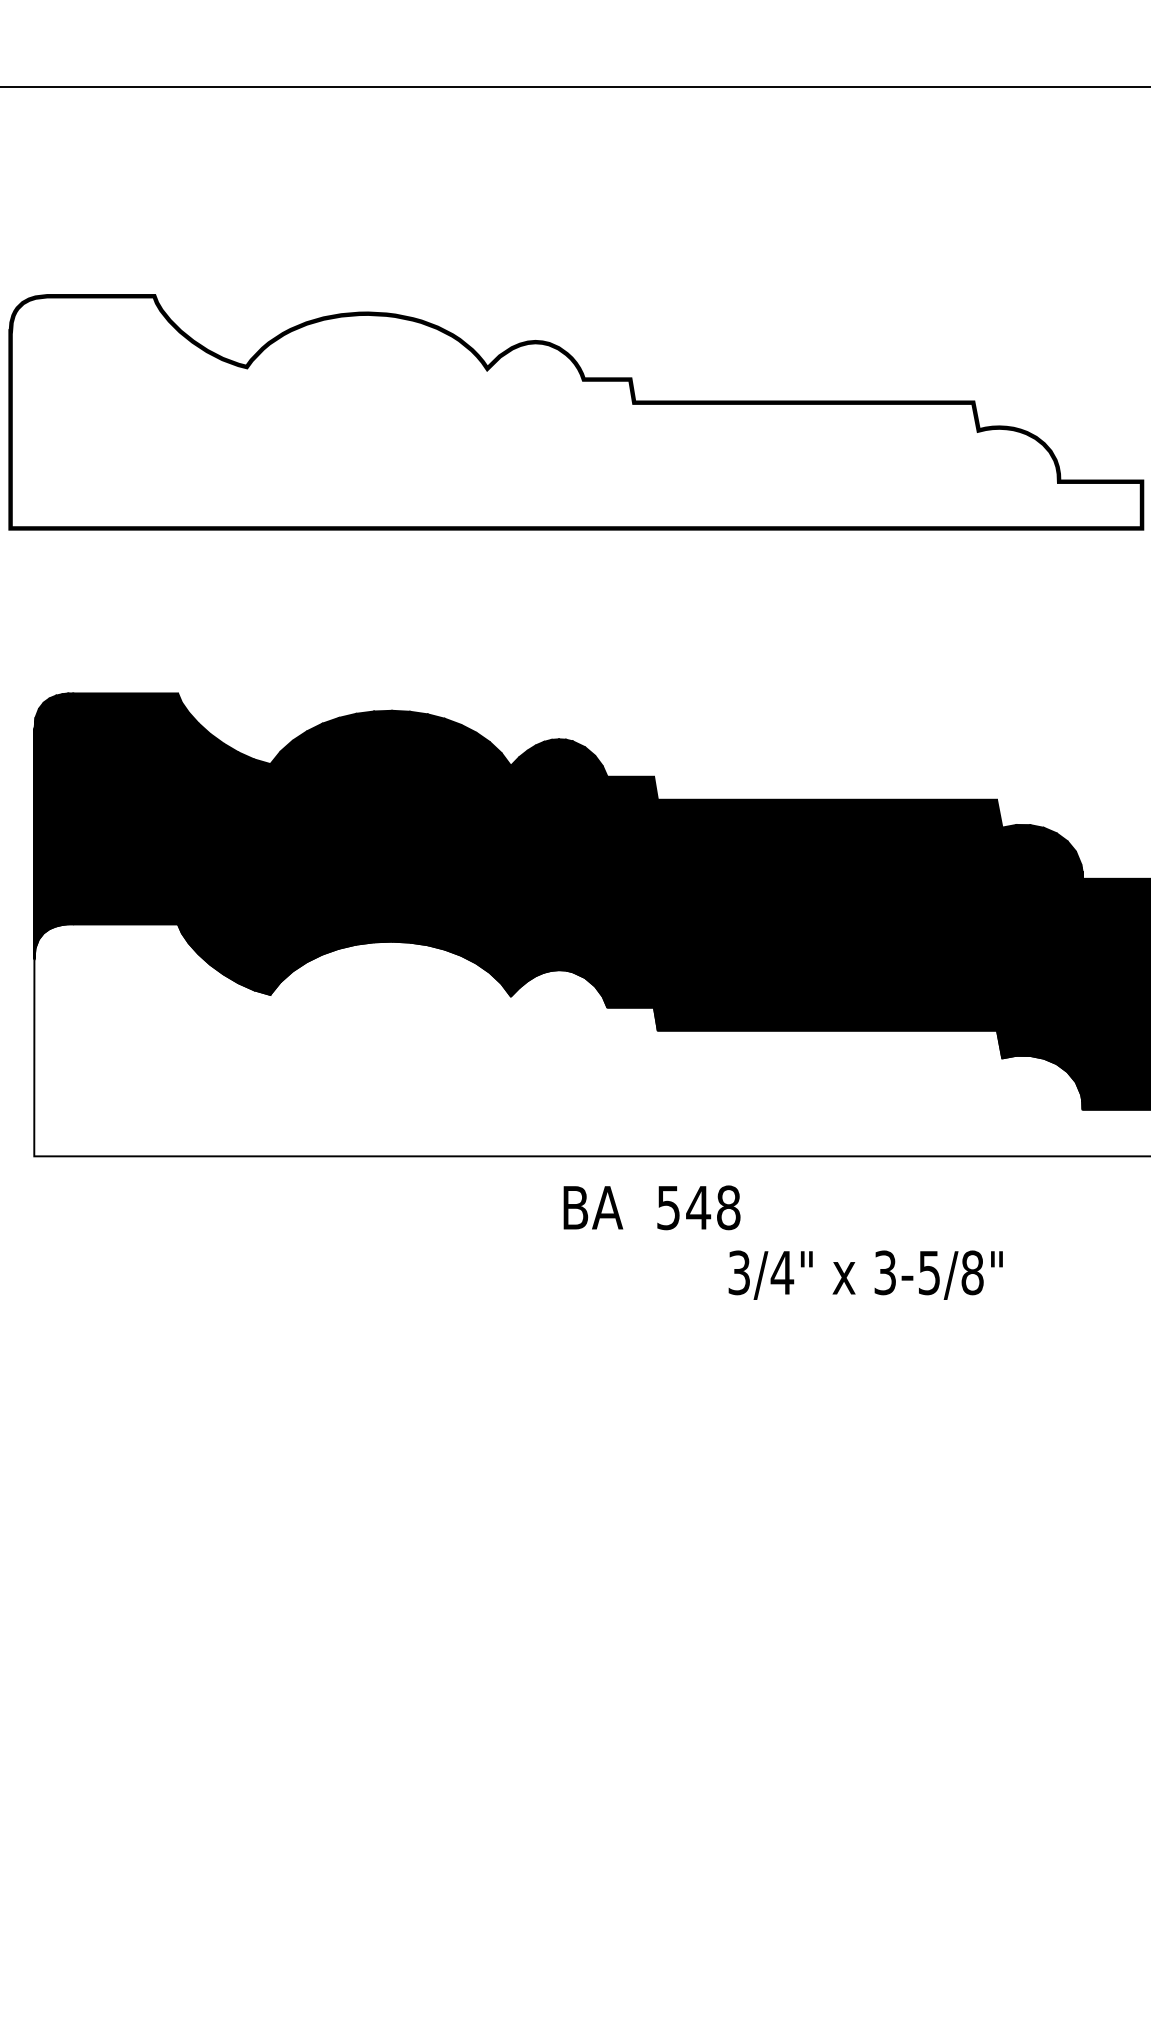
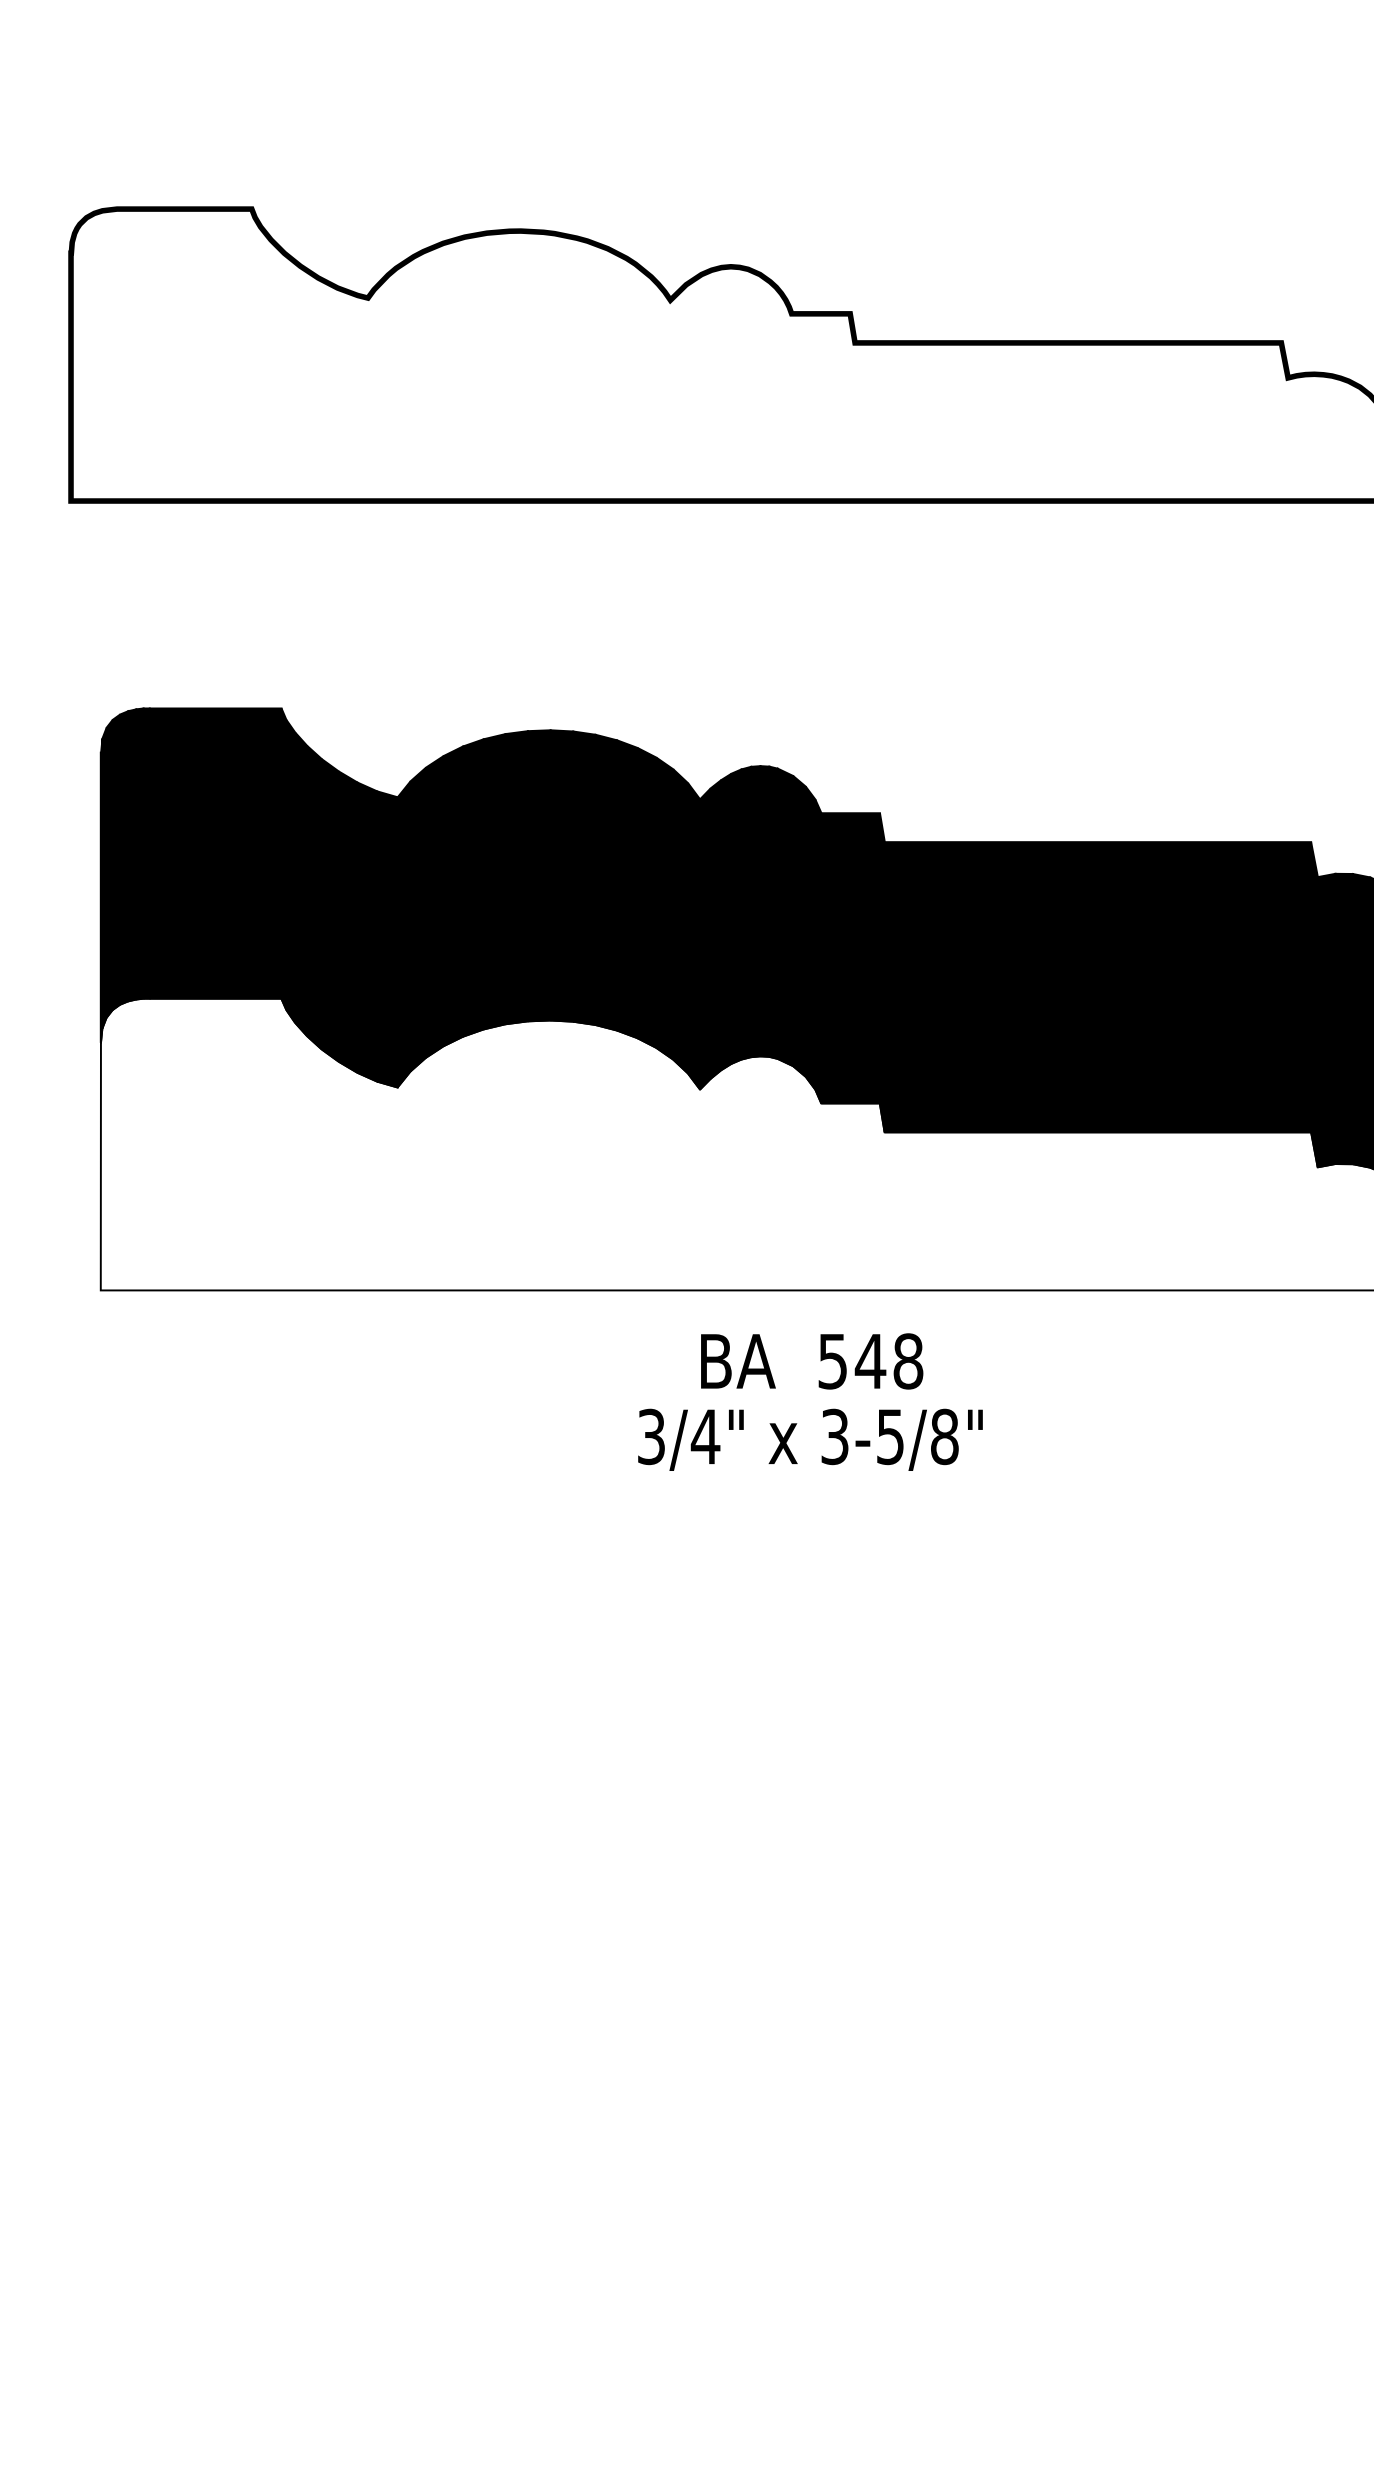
text: (651, 1207) -> (811, 1361), moved
text: (865, 1274) -> (810, 1438), moved

